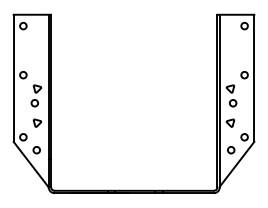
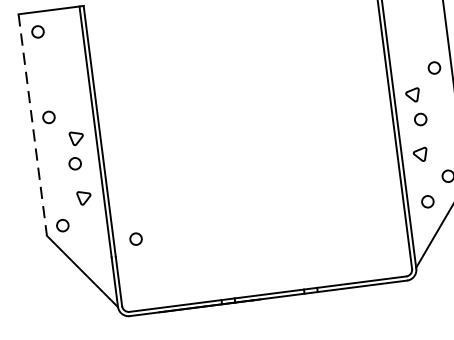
line: (13, 78) -> (32, 125), solid -> dashed
circle: (36, 150) -> (135, 239), moved

